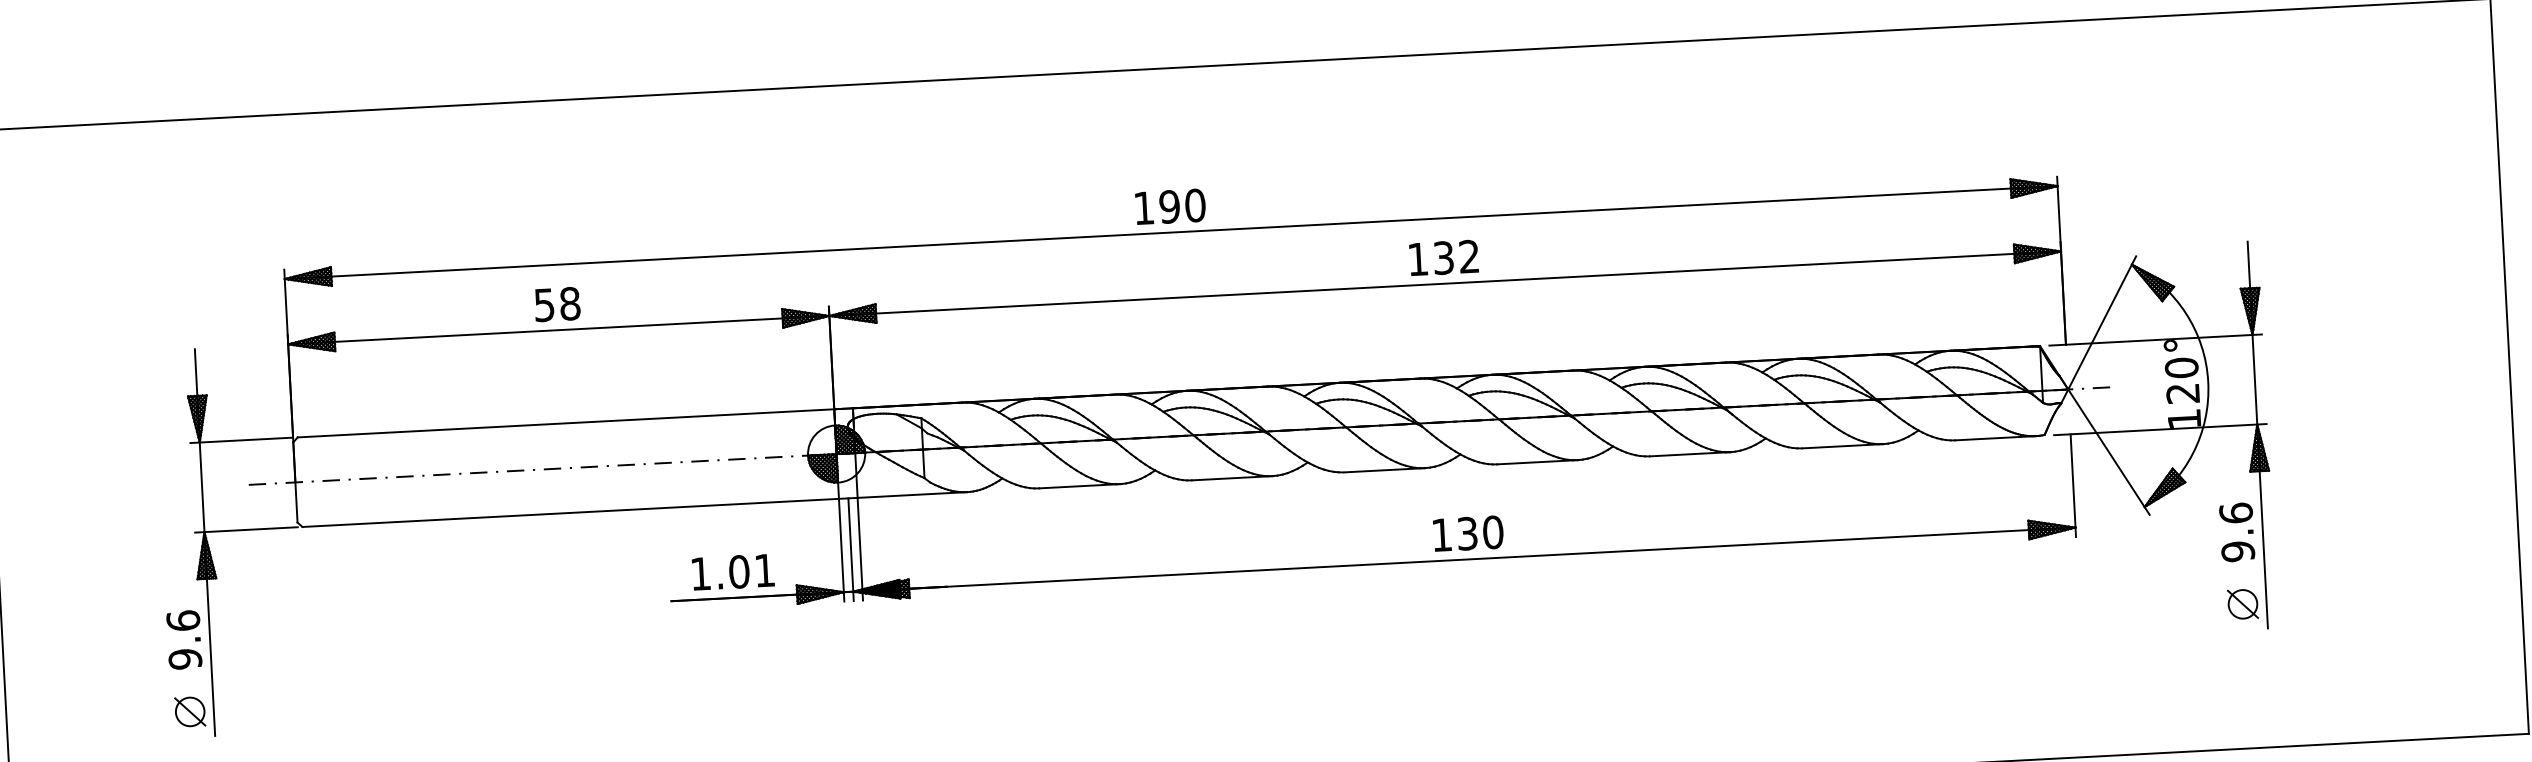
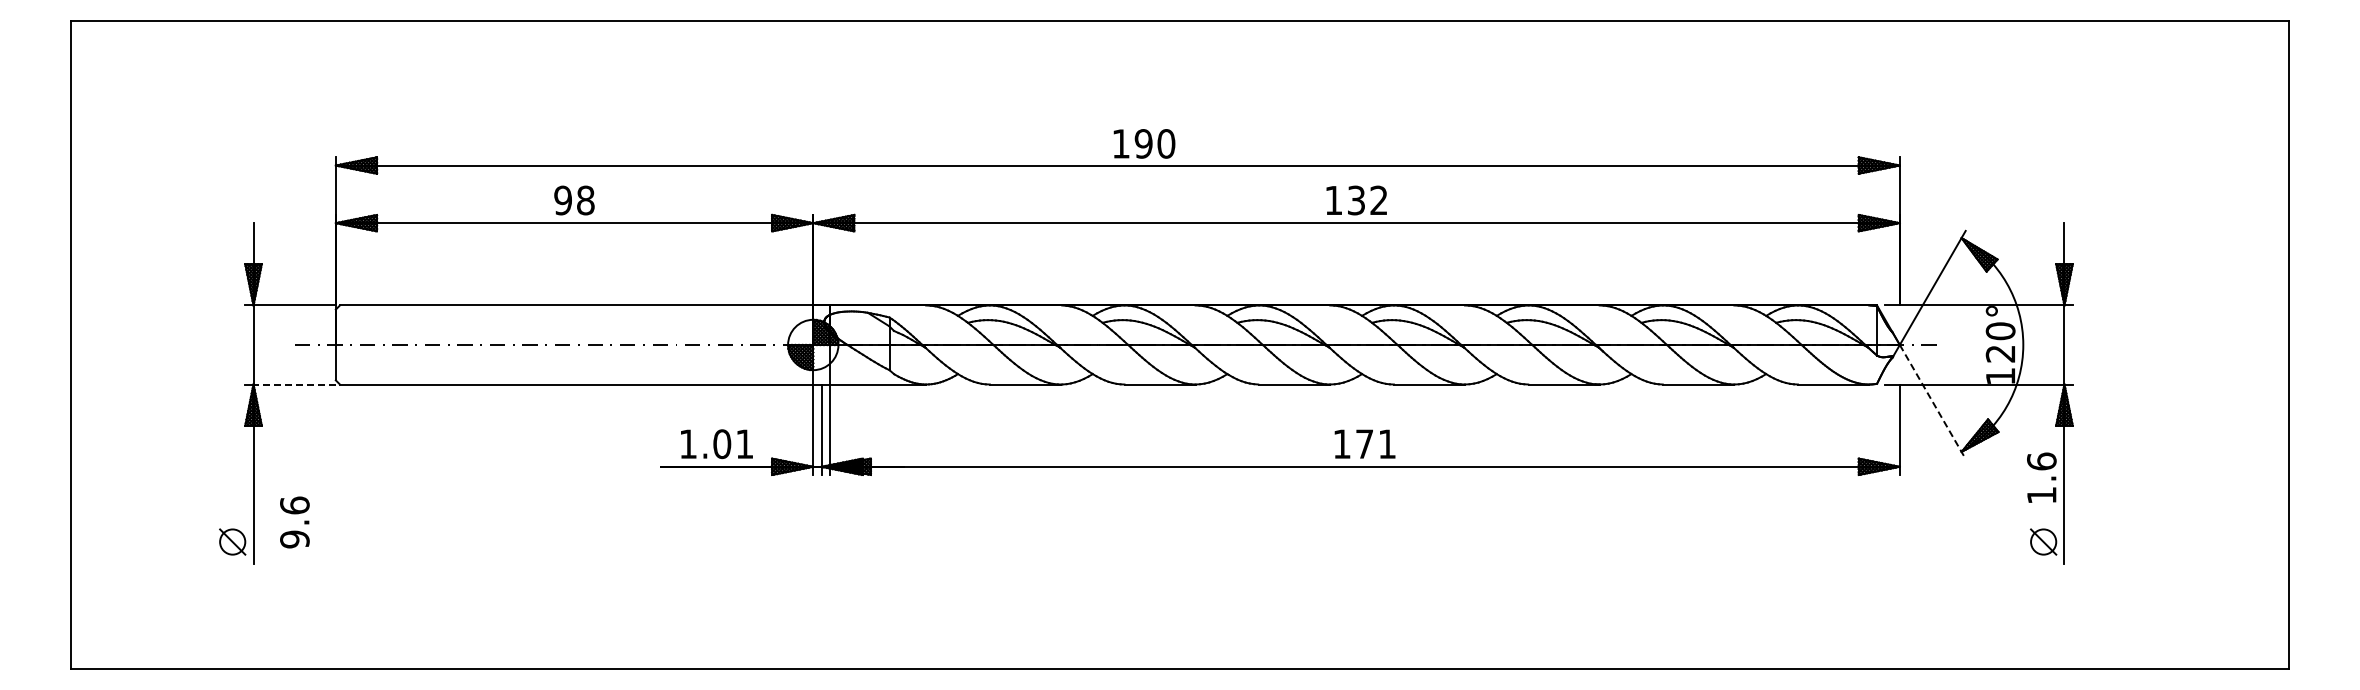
text: (1170, 206) -> (1144, 143), moved
text: (543, 305) -> (562, 200), 58 -> 98
line: (2108, 452) -> (1932, 402), solid -> dashed
line: (250, 529) -> (294, 384), solid -> dashed
text: (1480, 533) -> (1376, 444), 130 -> 171
text: (2237, 551) -> (2041, 495), 9.6 -> 1.6
text: (183, 640) -> (294, 522), moved

